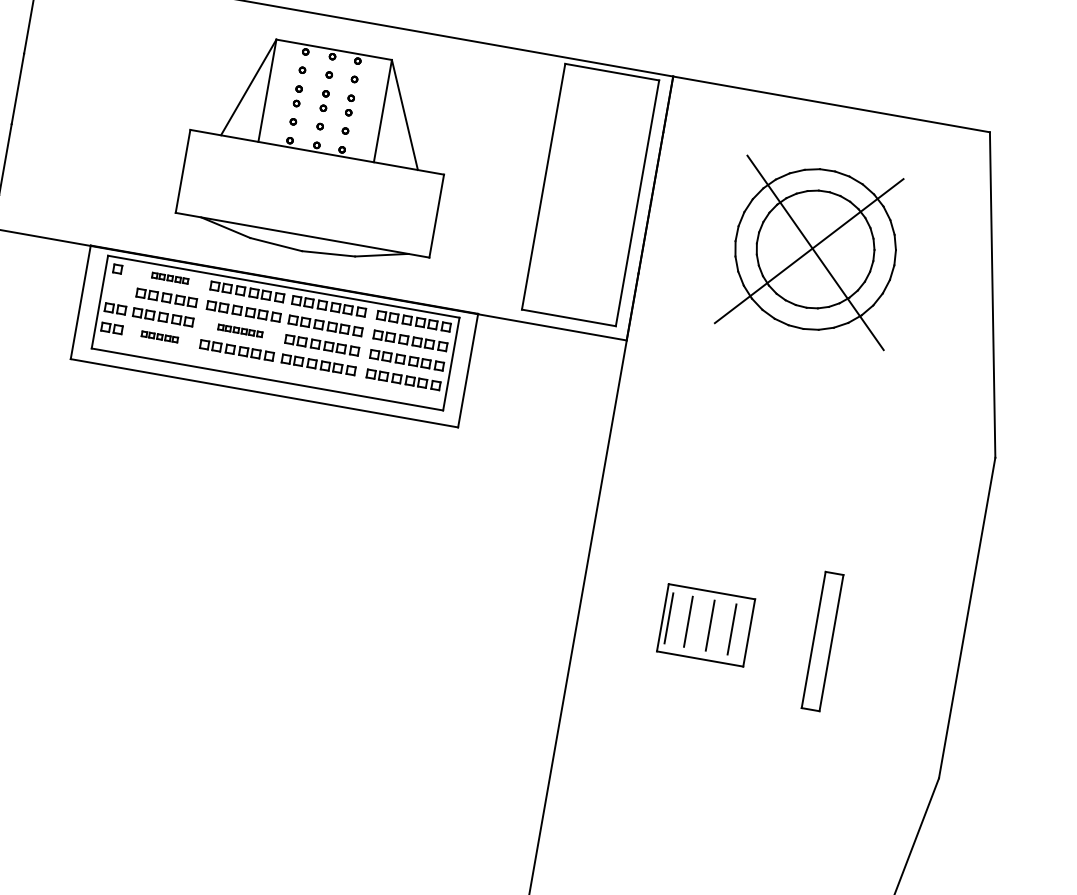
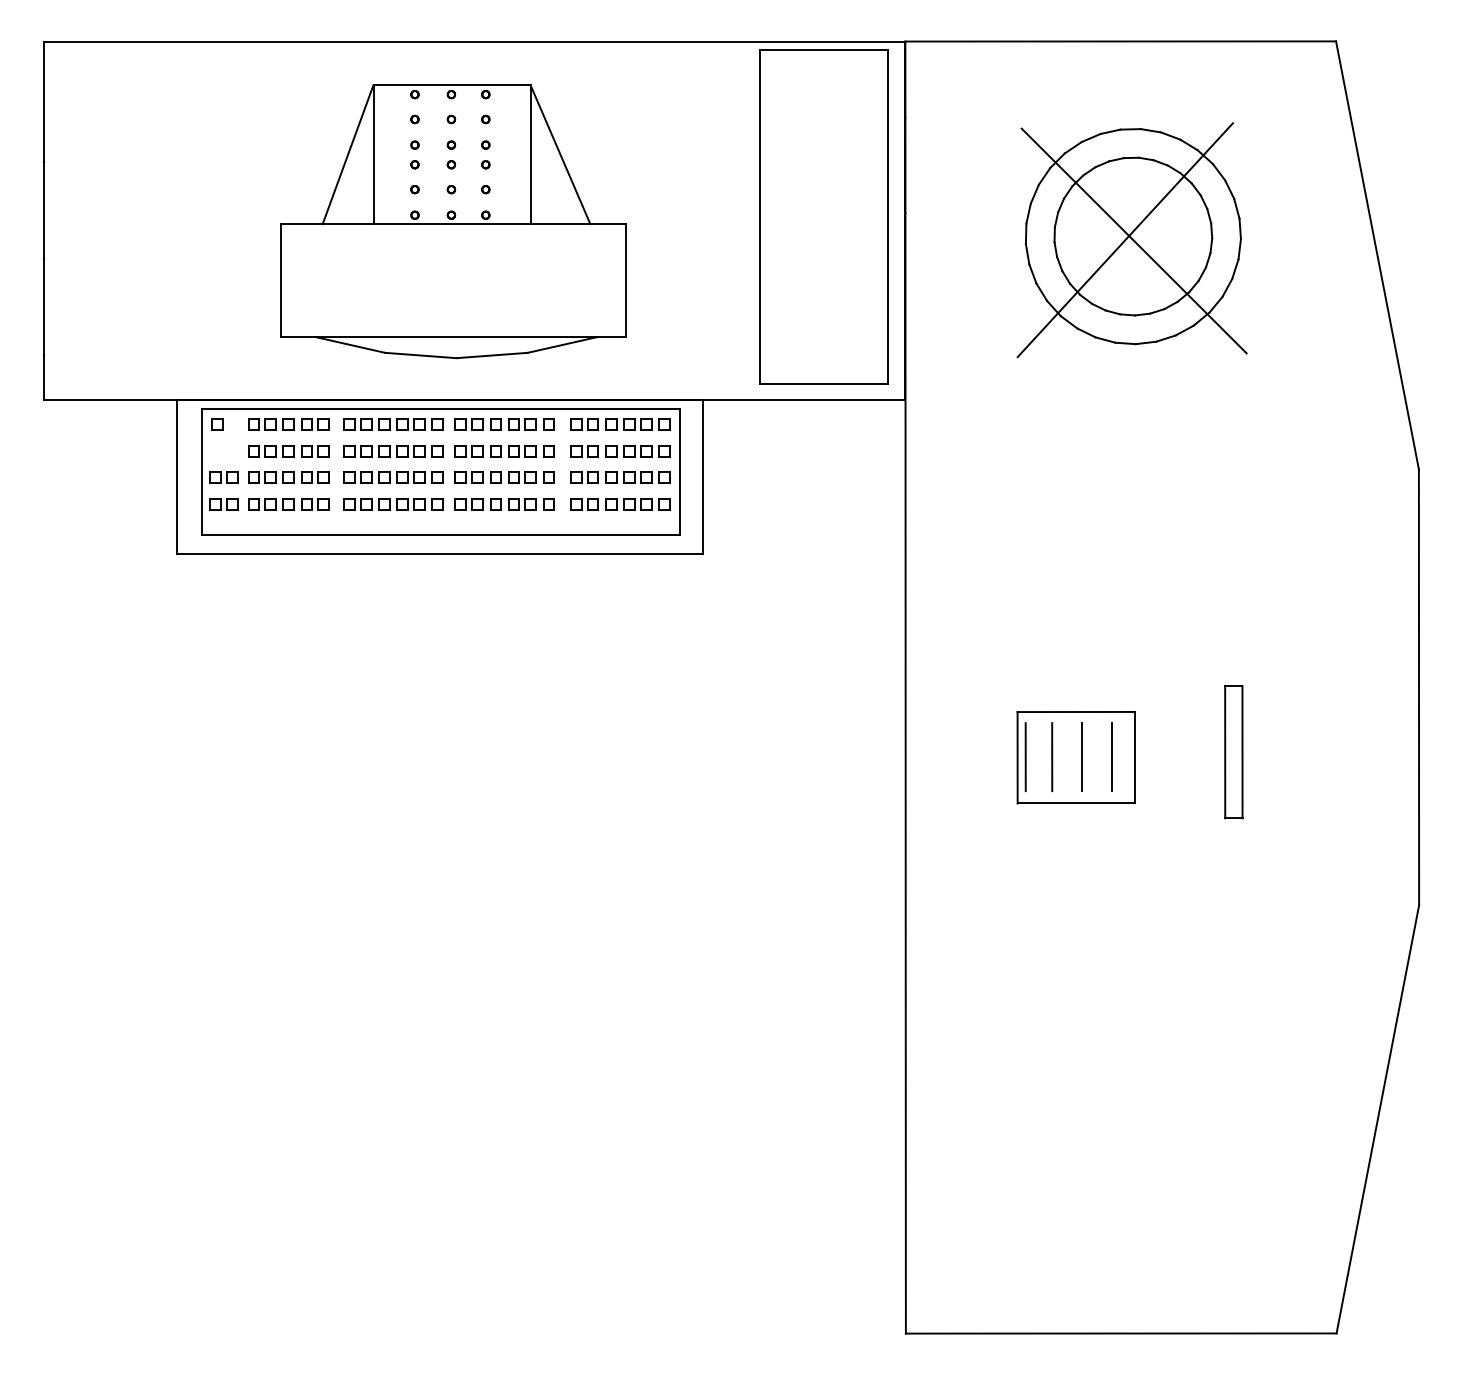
part: (169, 278) -> (288, 424), size x1.67
part: (240, 330) -> (393, 477), size x1.67
part: (159, 336) -> (288, 504), size x1.67
part: (822, 641) -> (1233, 752), size x0.71

